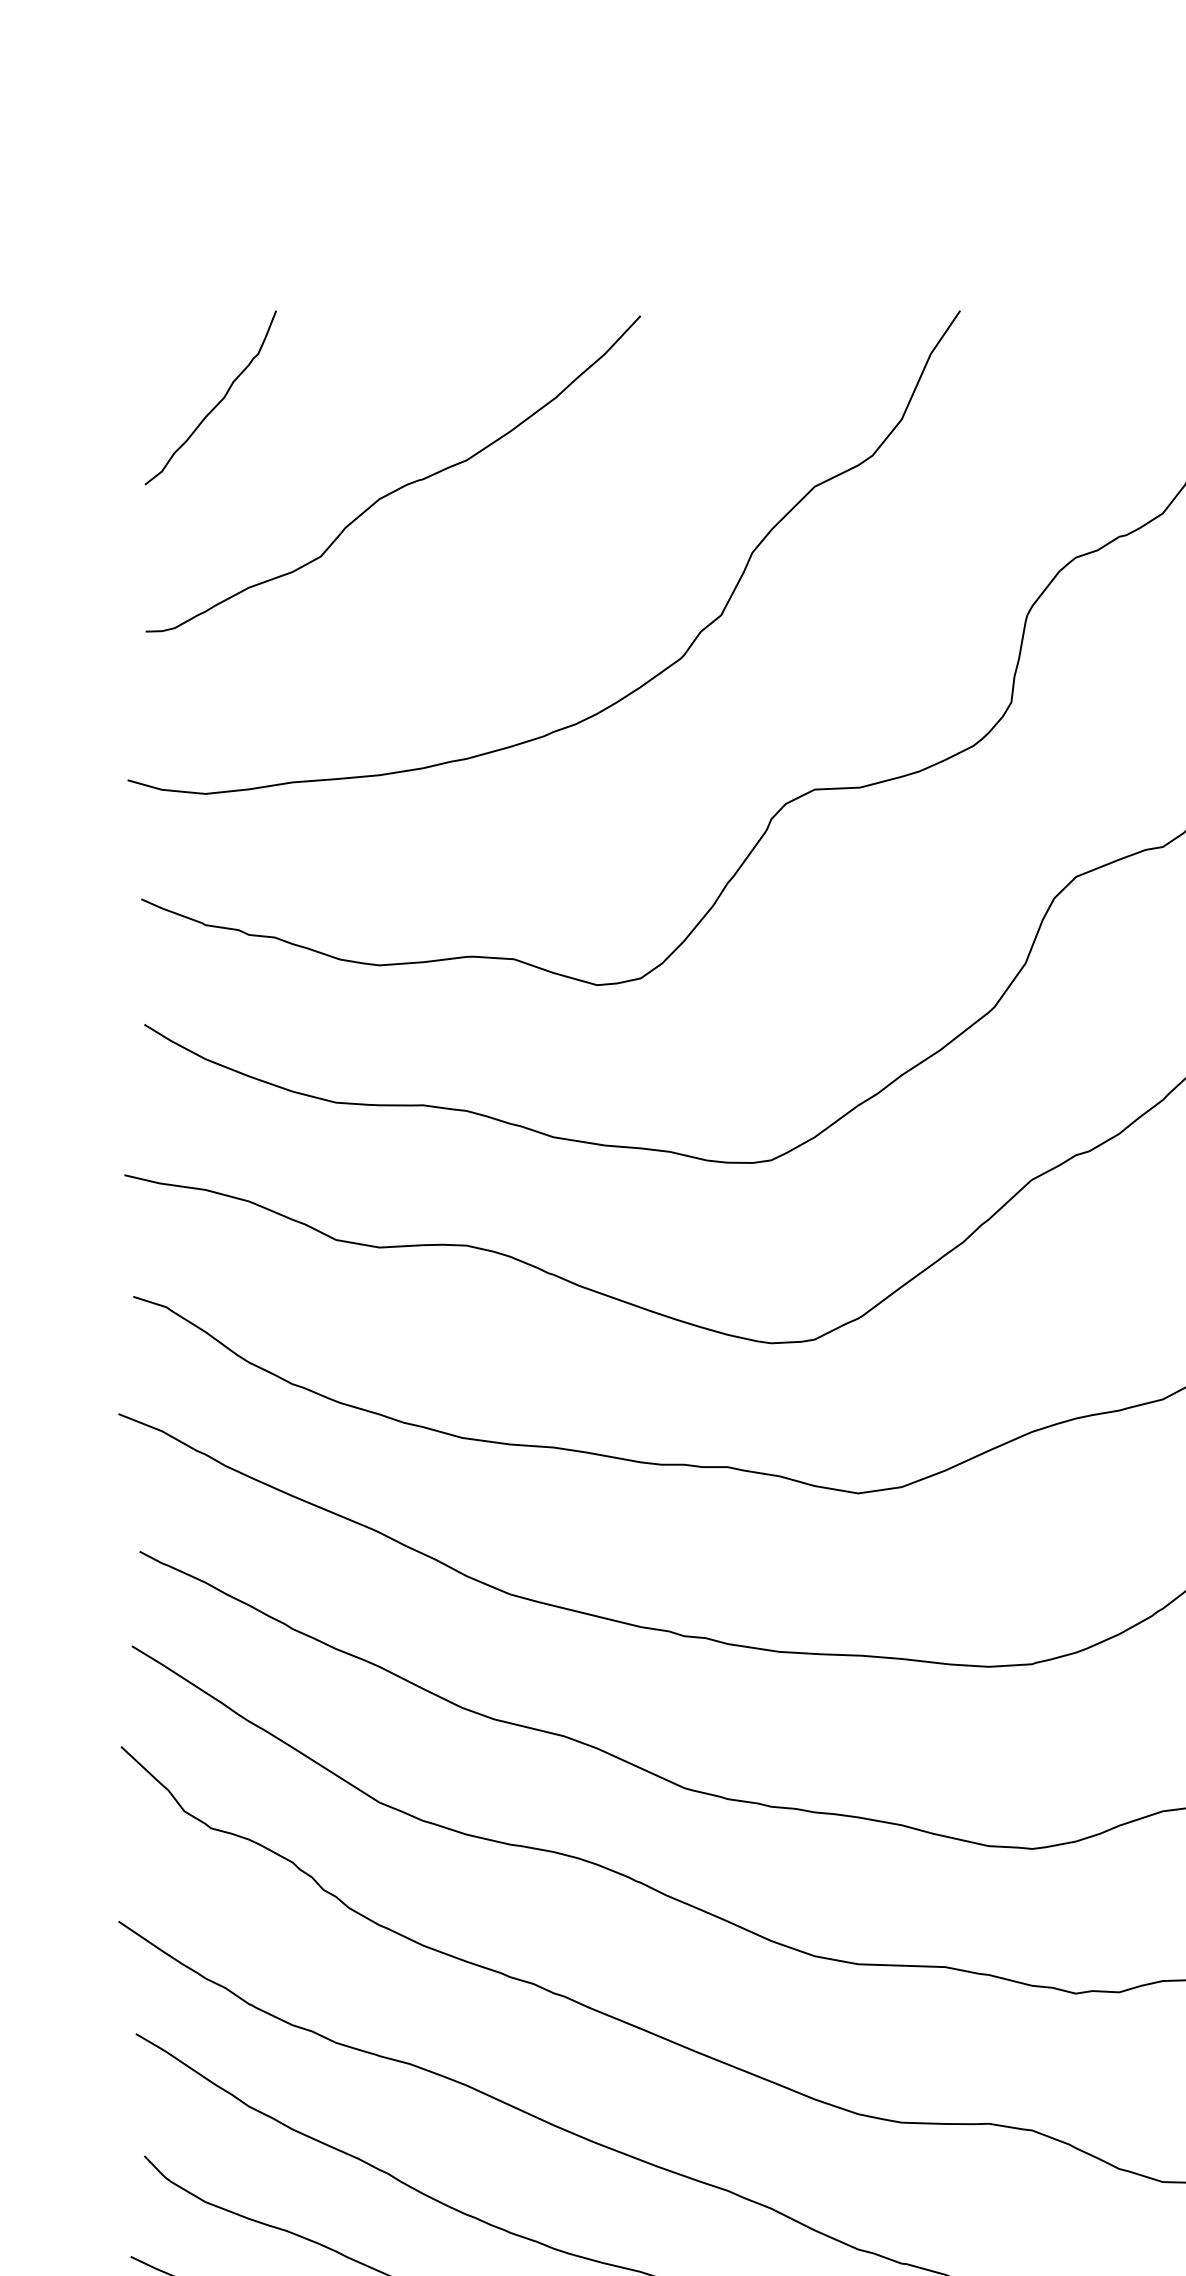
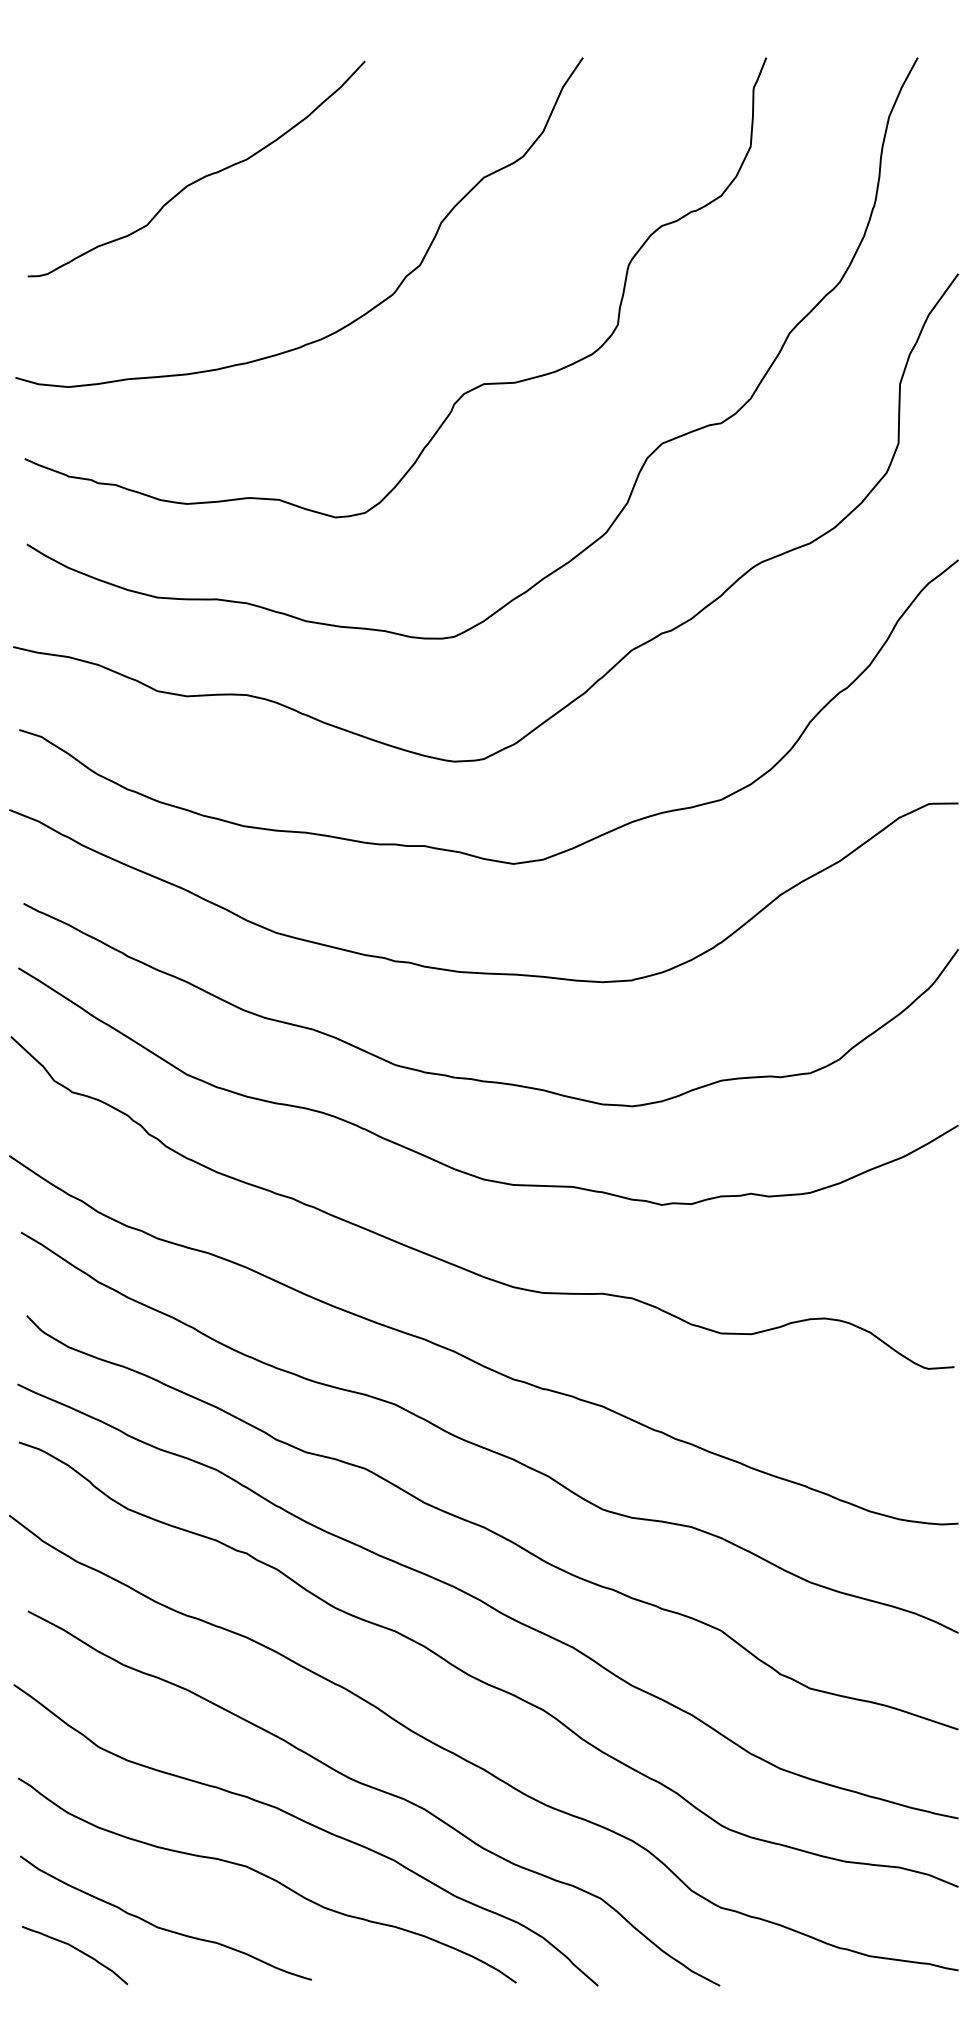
curve: (217, 402) -> (76, 120), removed

